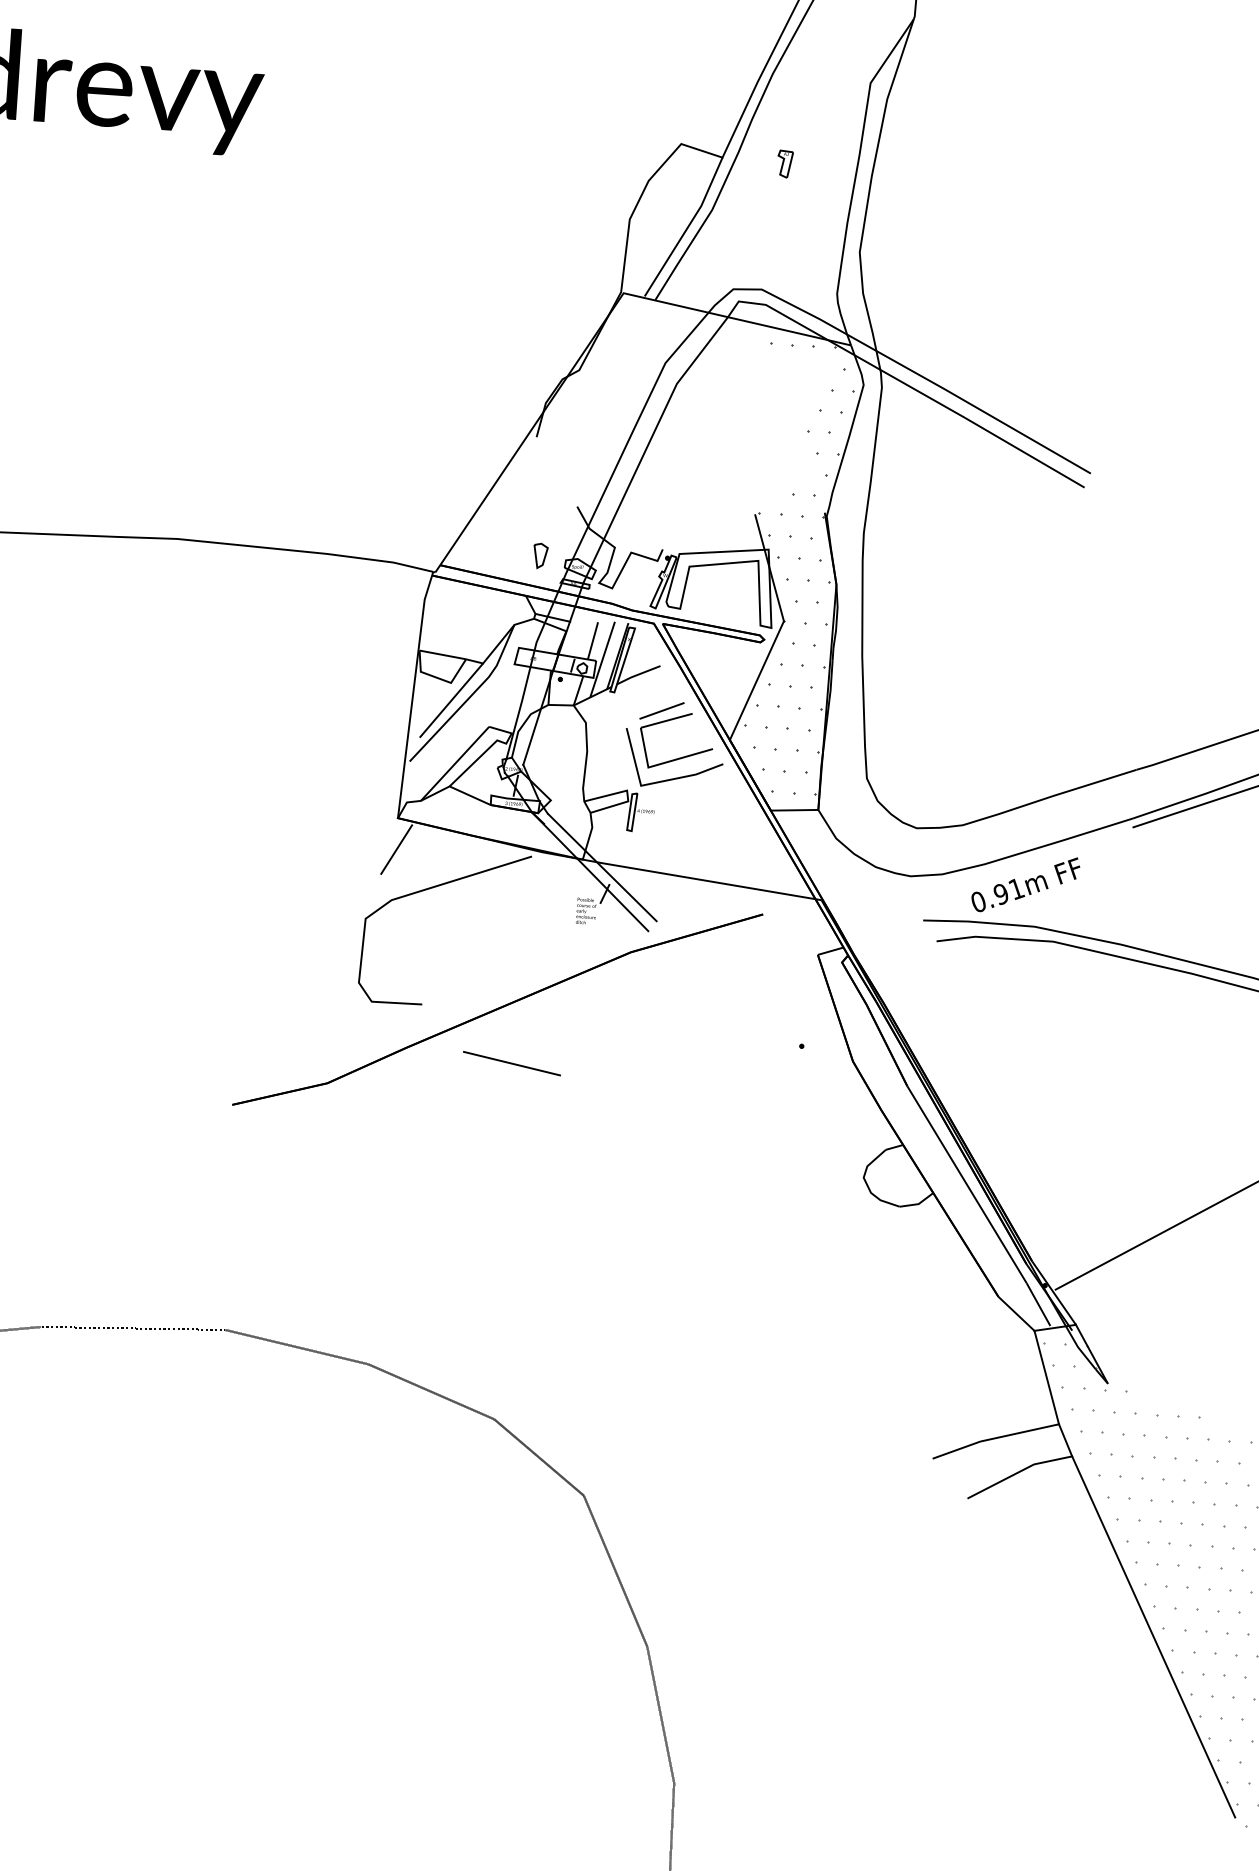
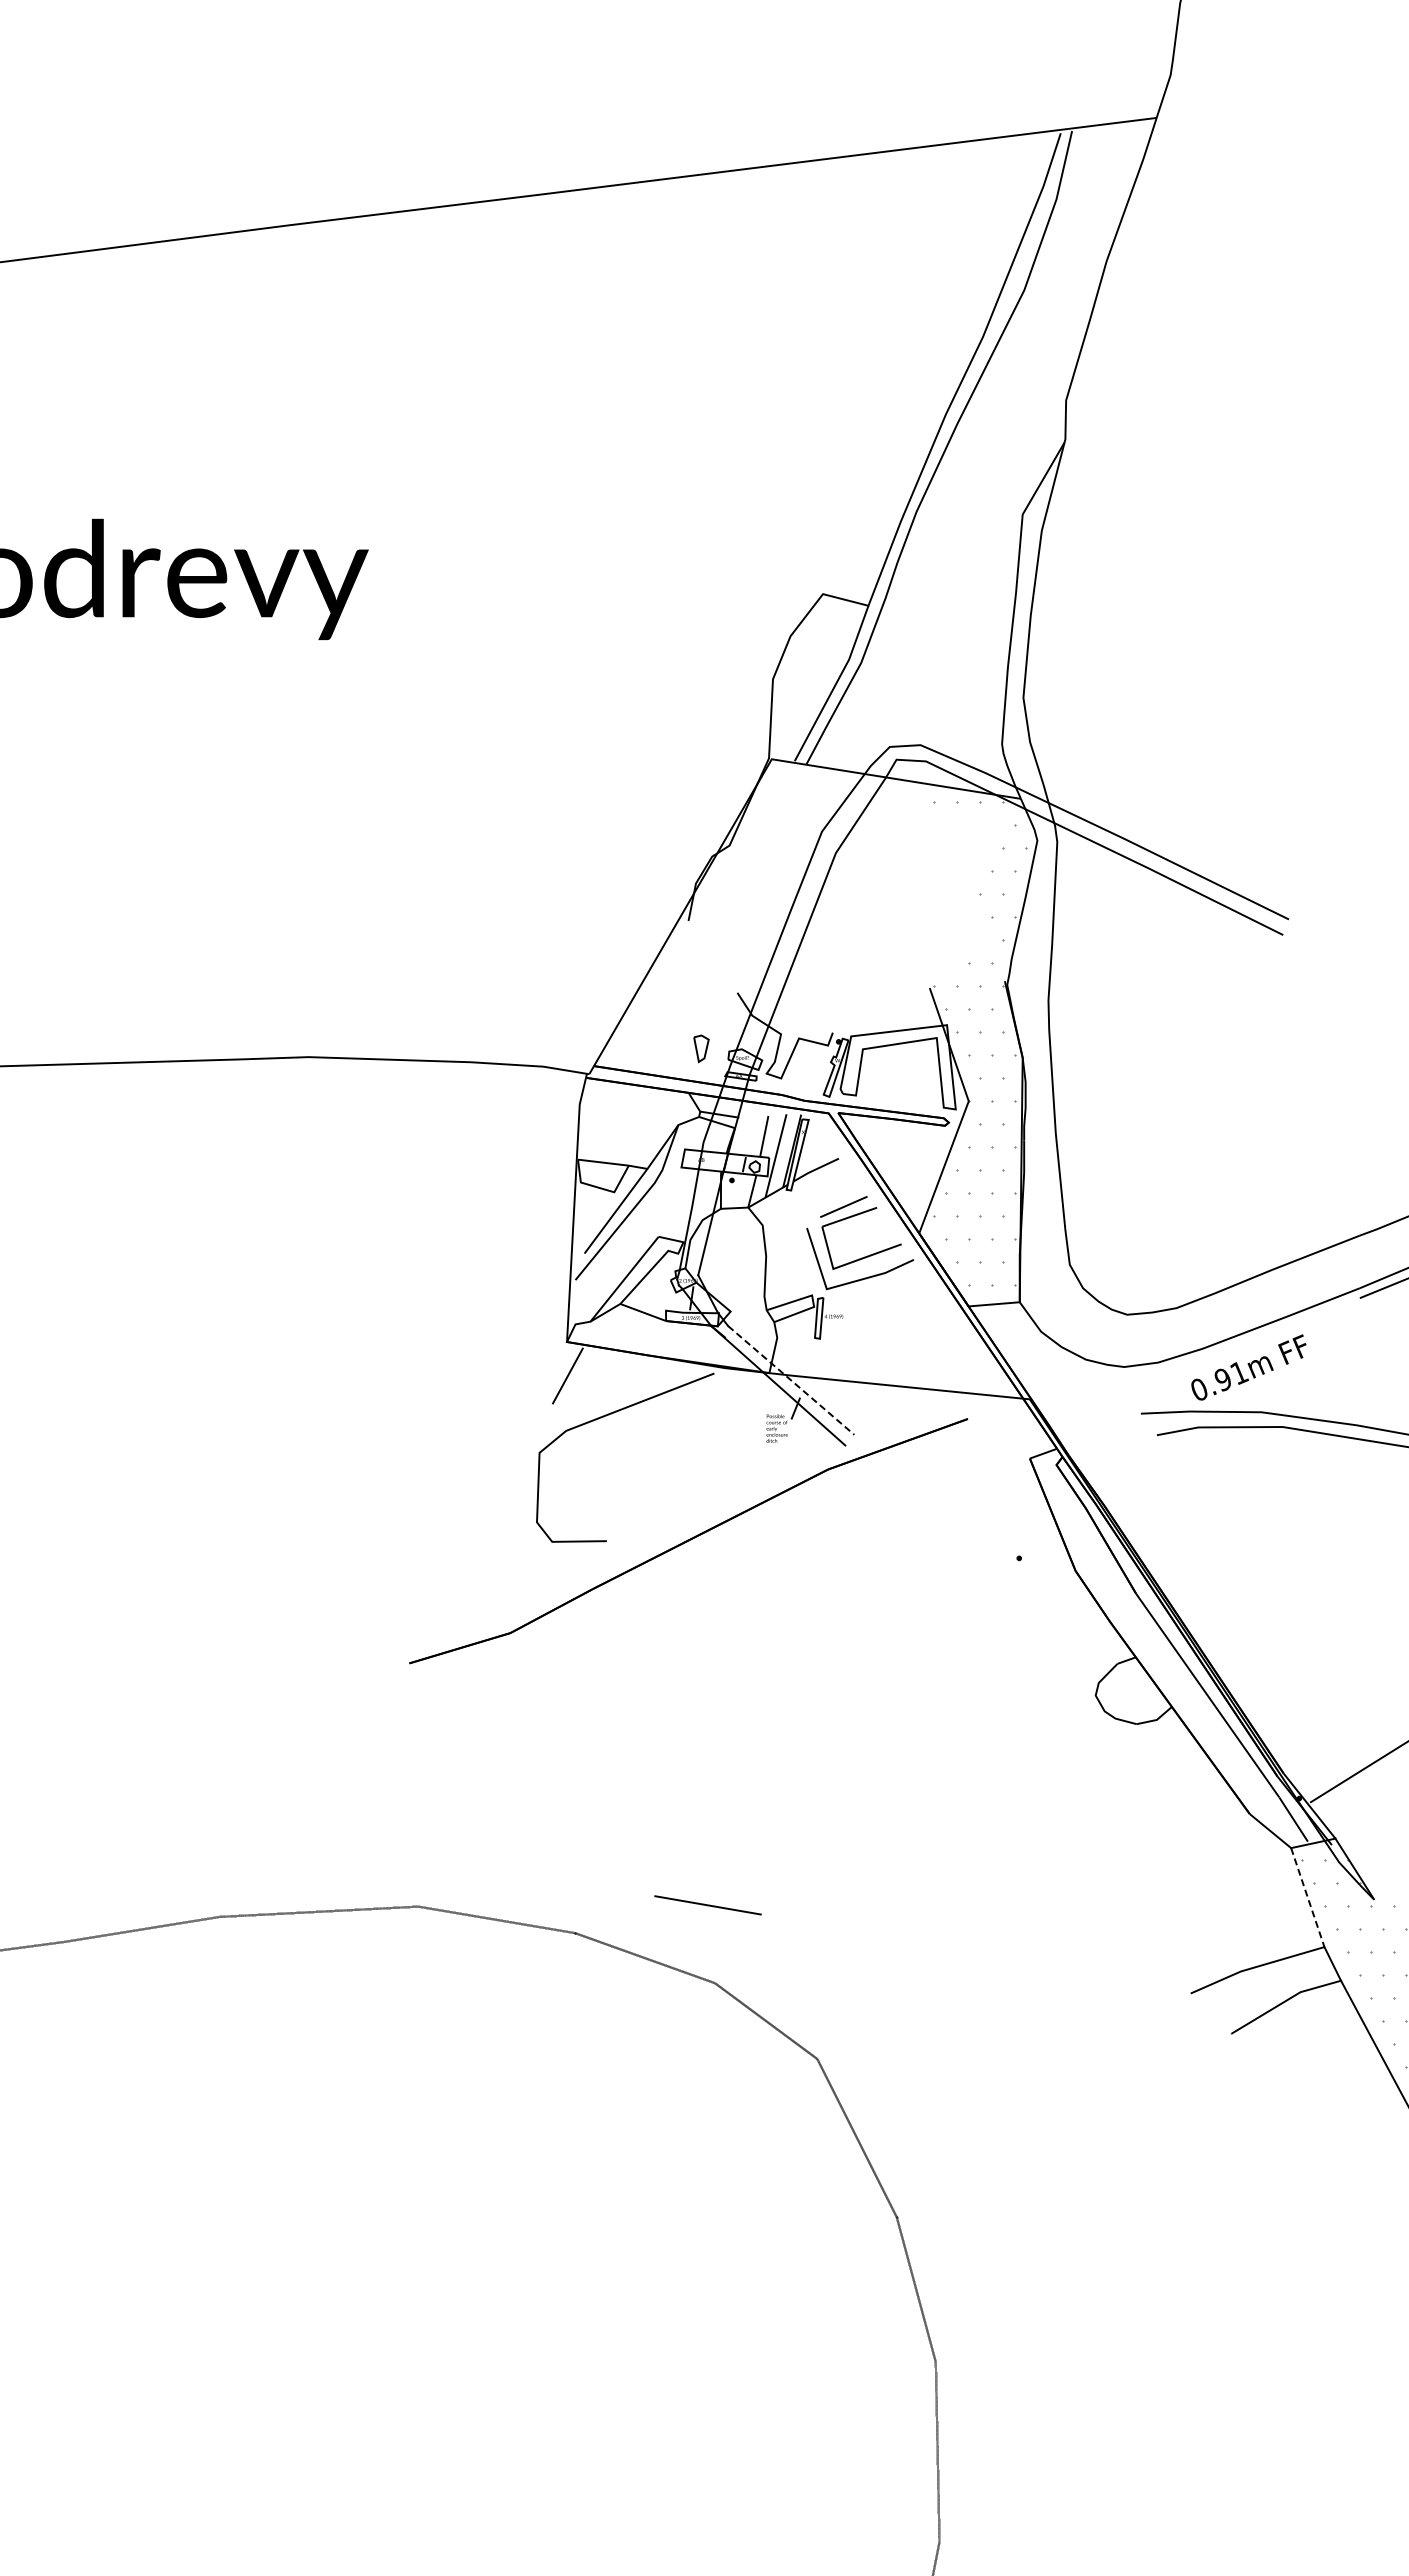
part: (785, 164) -> (936, 608), removed
hatch: (798, 568) -> (980, 1043), removed
line: (602, 867) -> (791, 1380), solid -> dashed
line: (511, 1063) -> (707, 1905), moved
line: (1046, 1378) -> (1307, 1898), solid -> dashed

